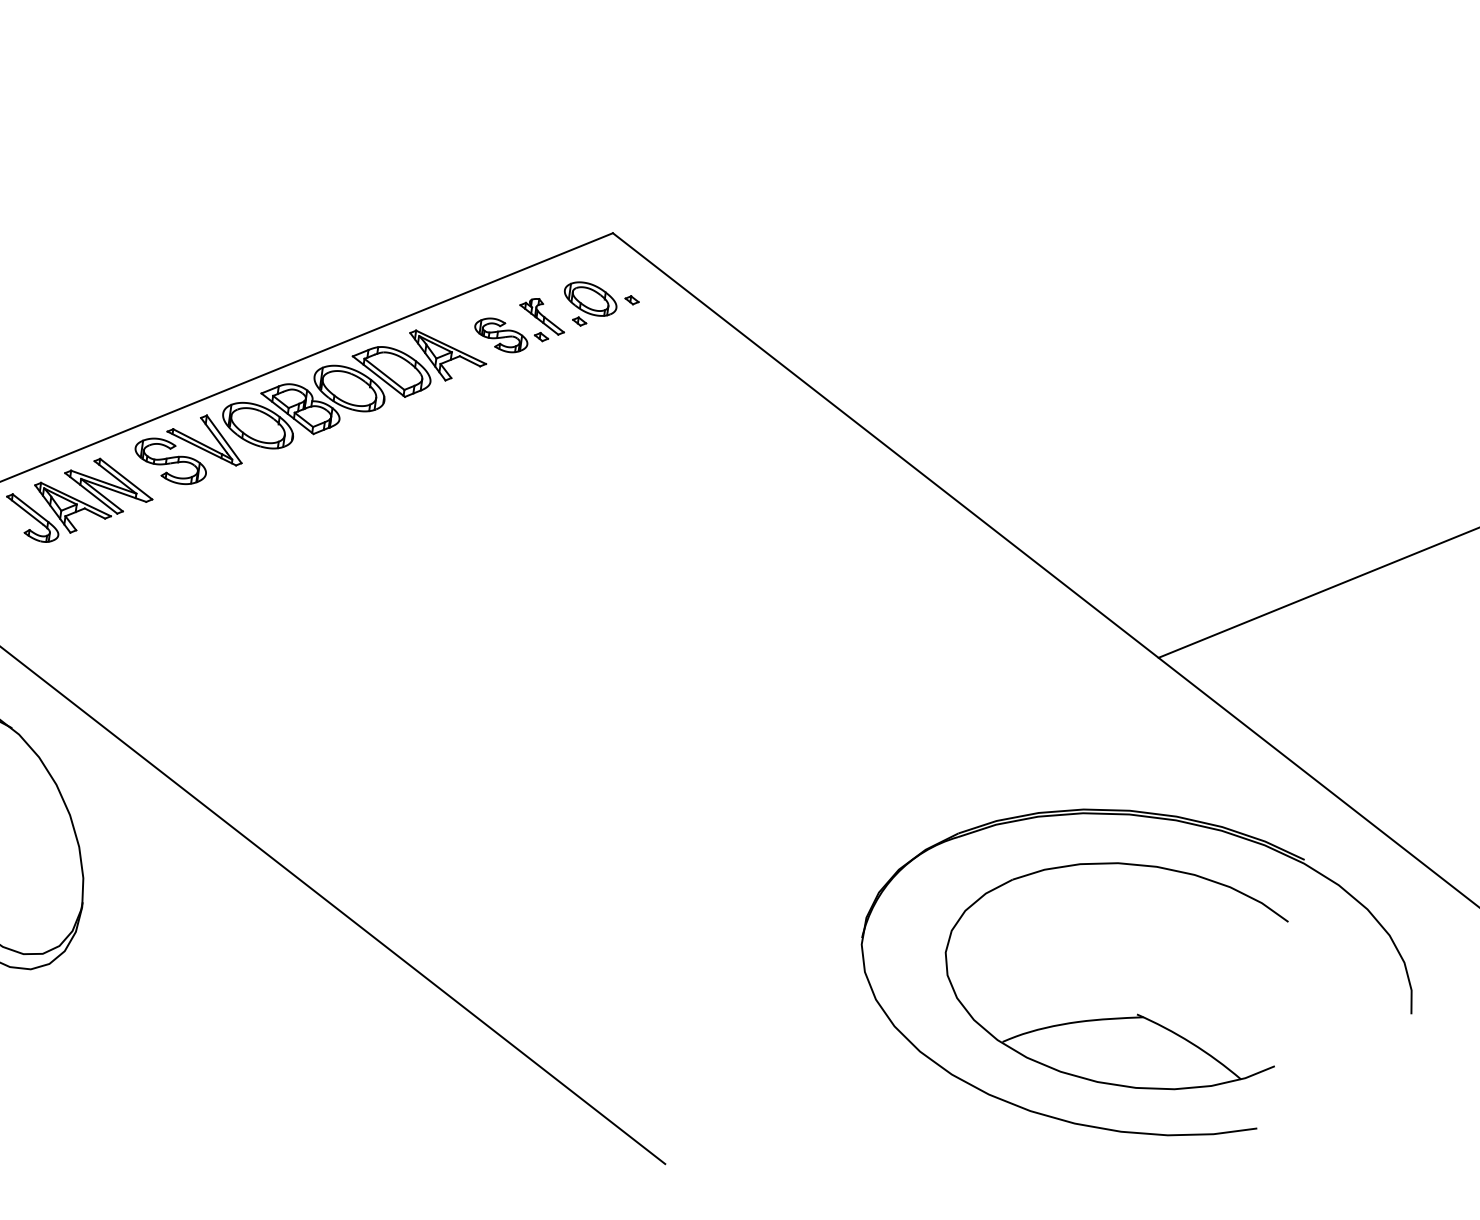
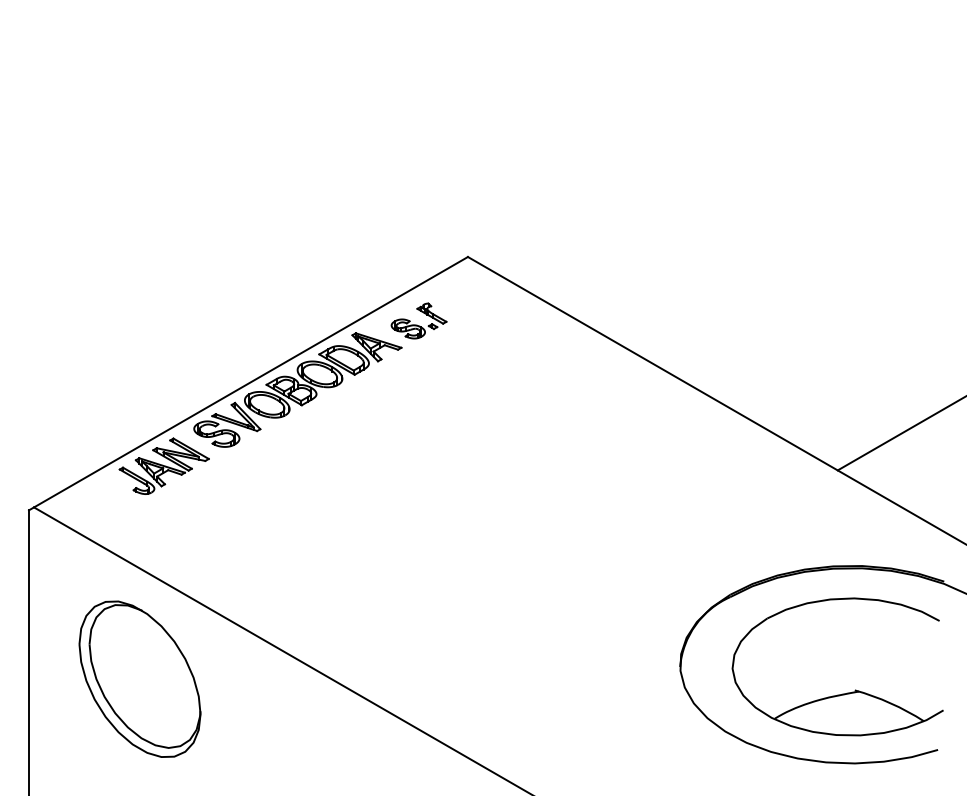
part: (600, 305) -> (466, 302), removed

